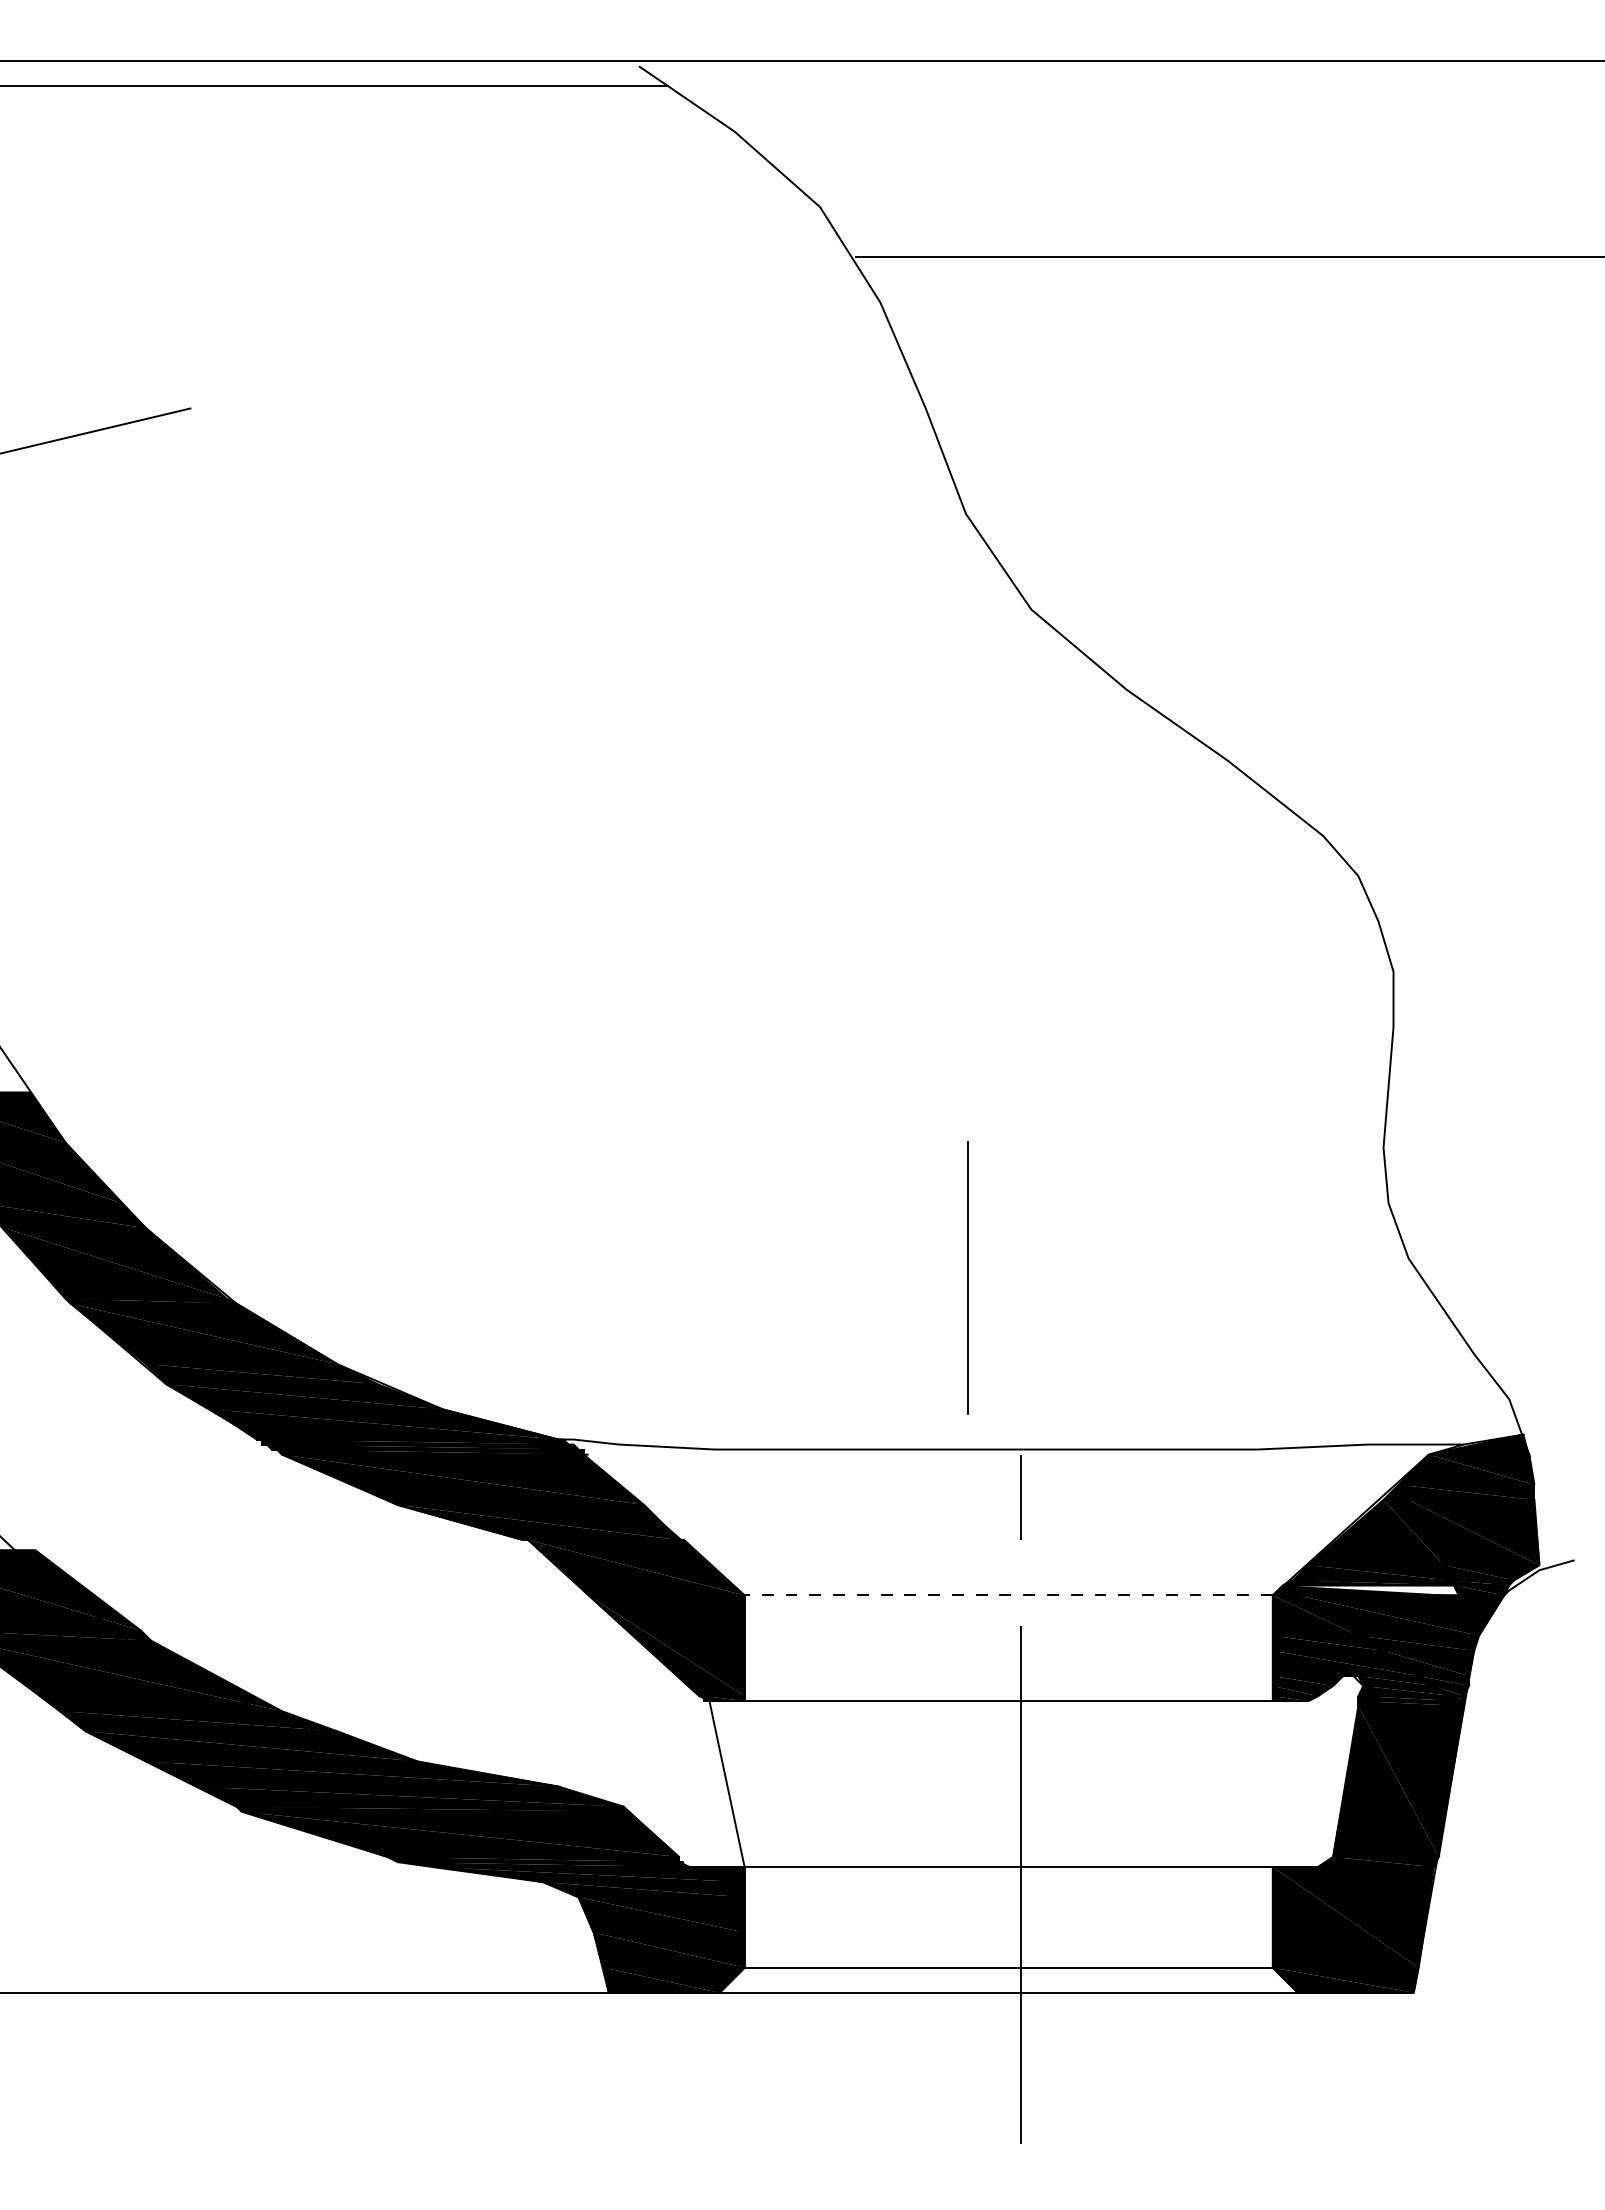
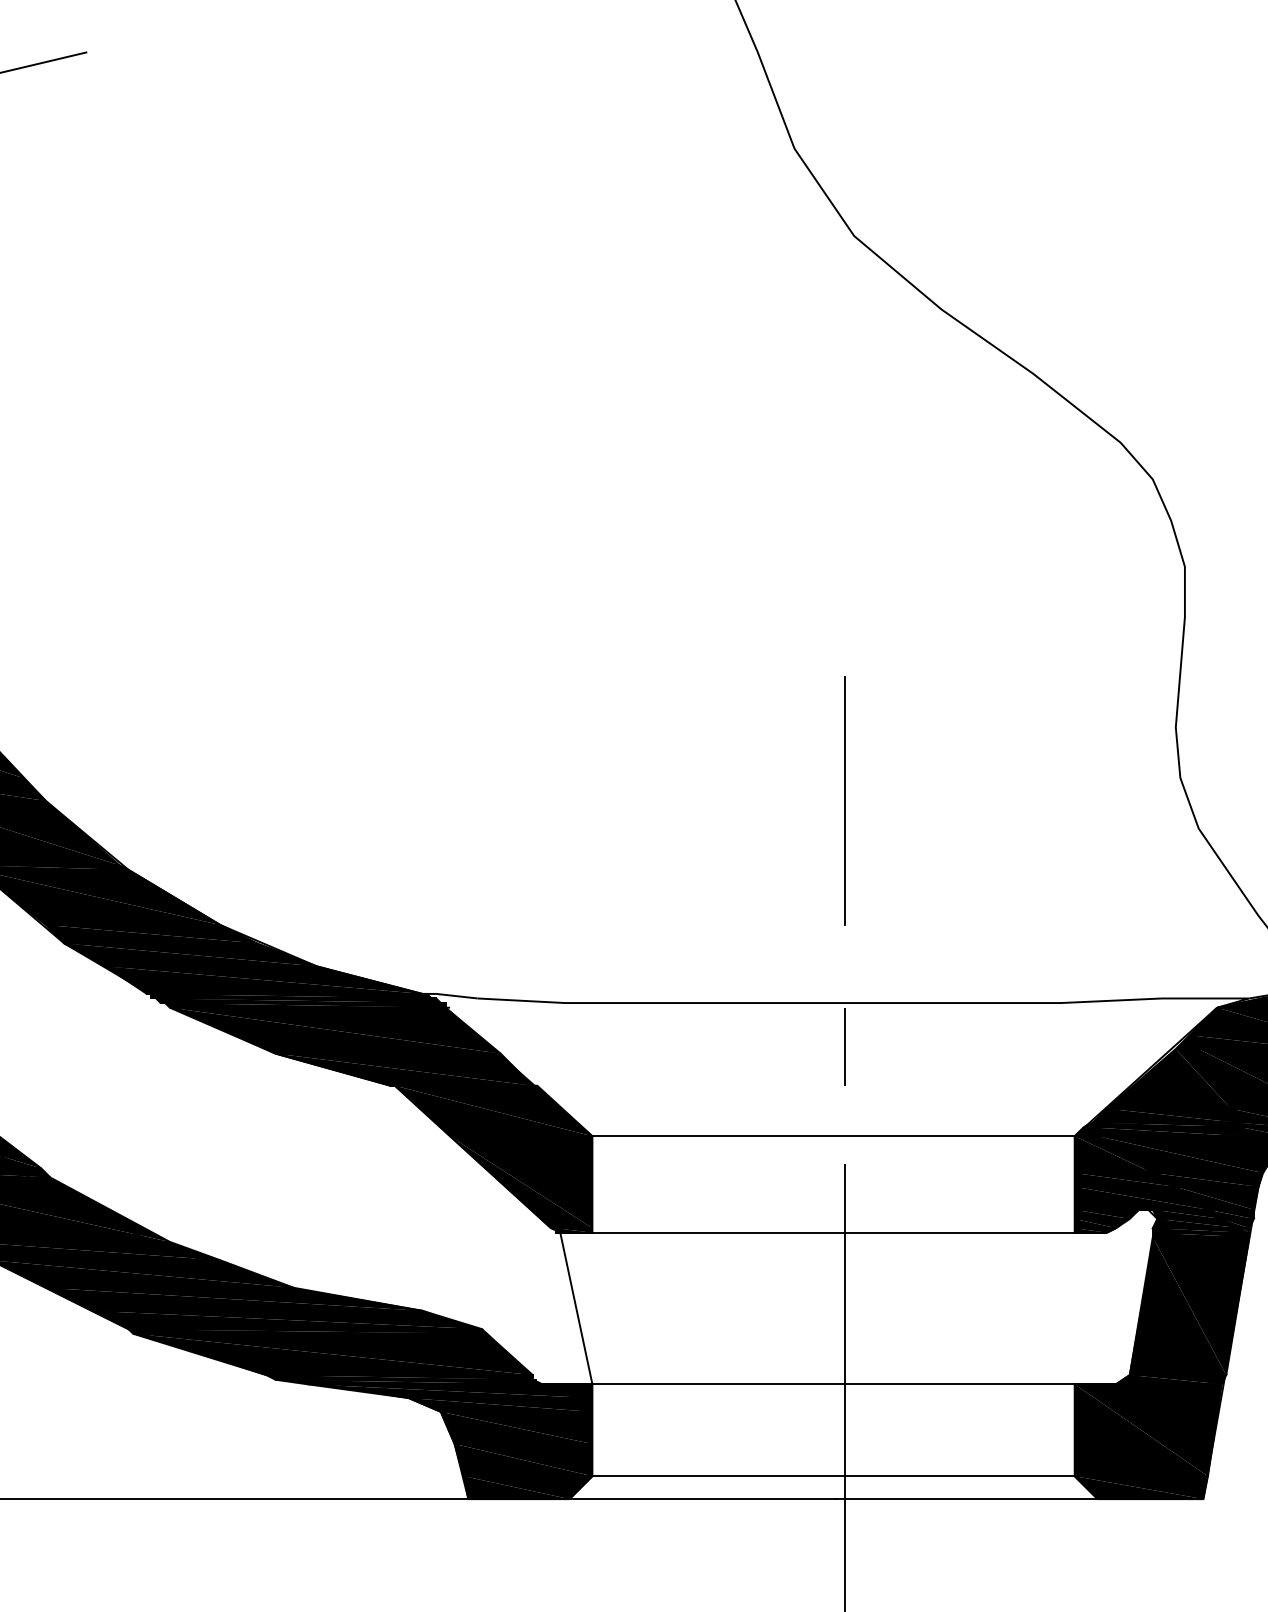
line: (967, 1277) -> (844, 800), moved
fill: (1370, 1590) -> (1163, 1131), added
line: (1008, 1595) -> (833, 1136), dashed -> solid

